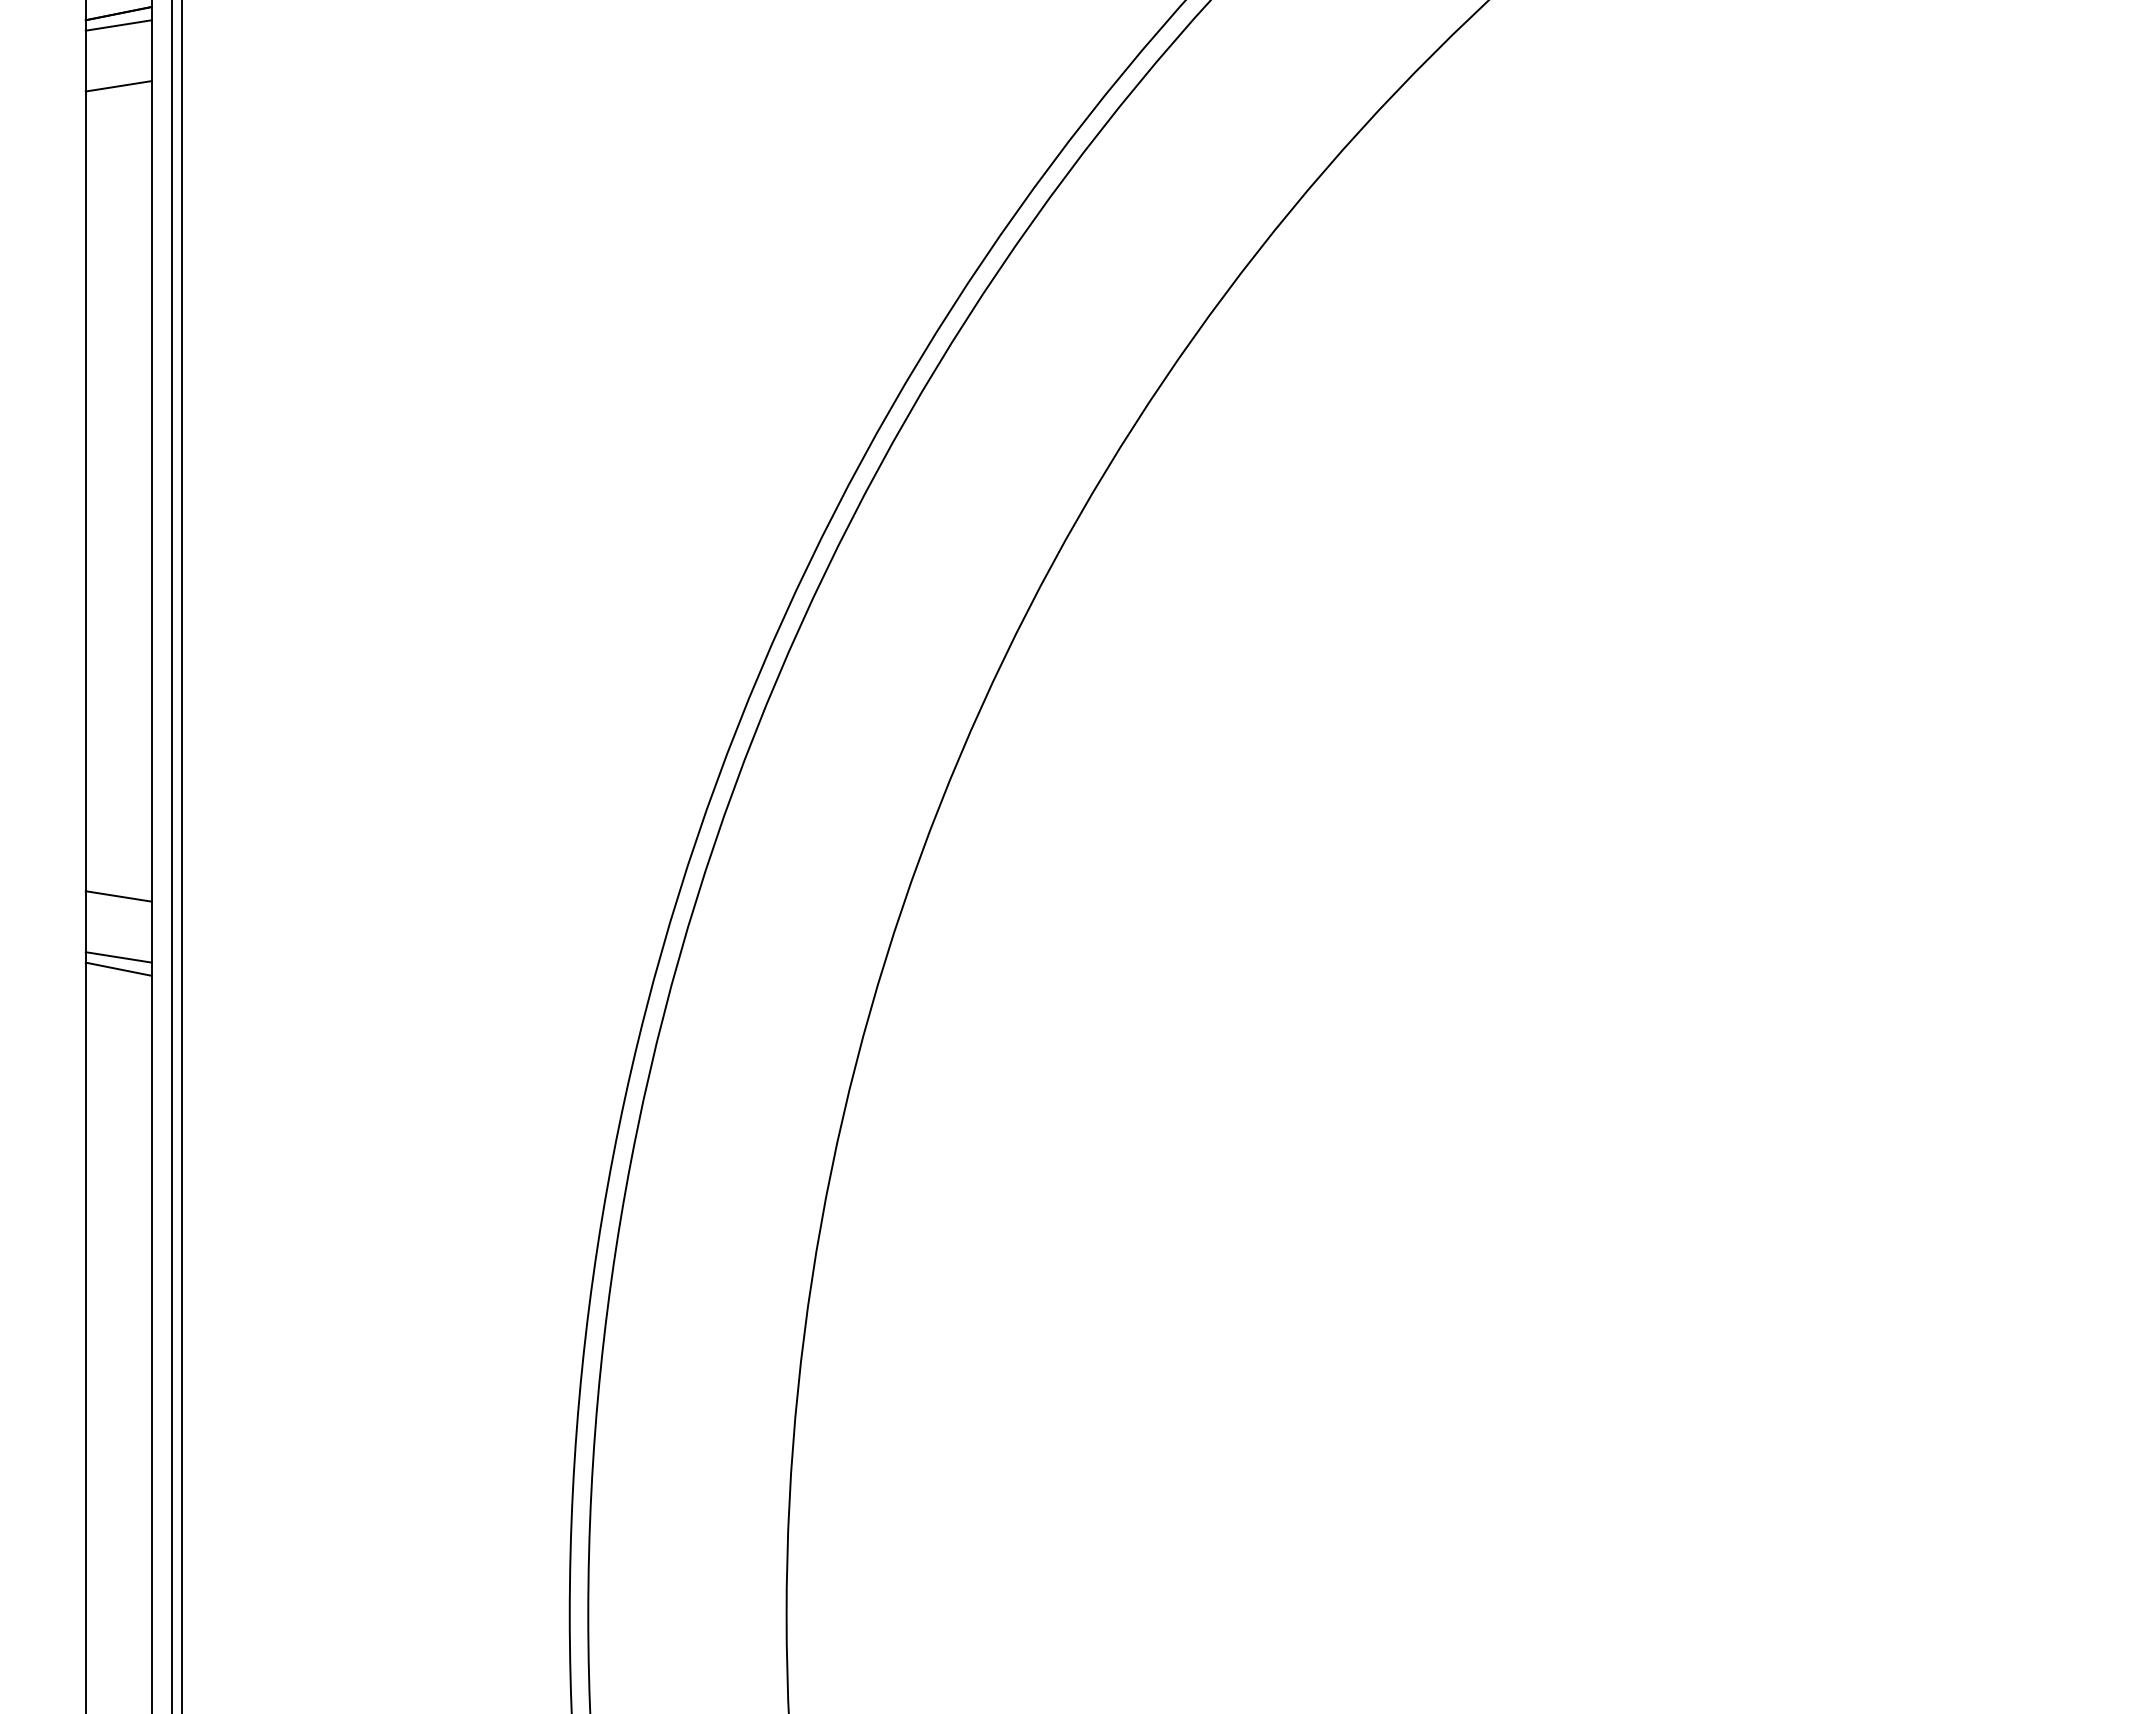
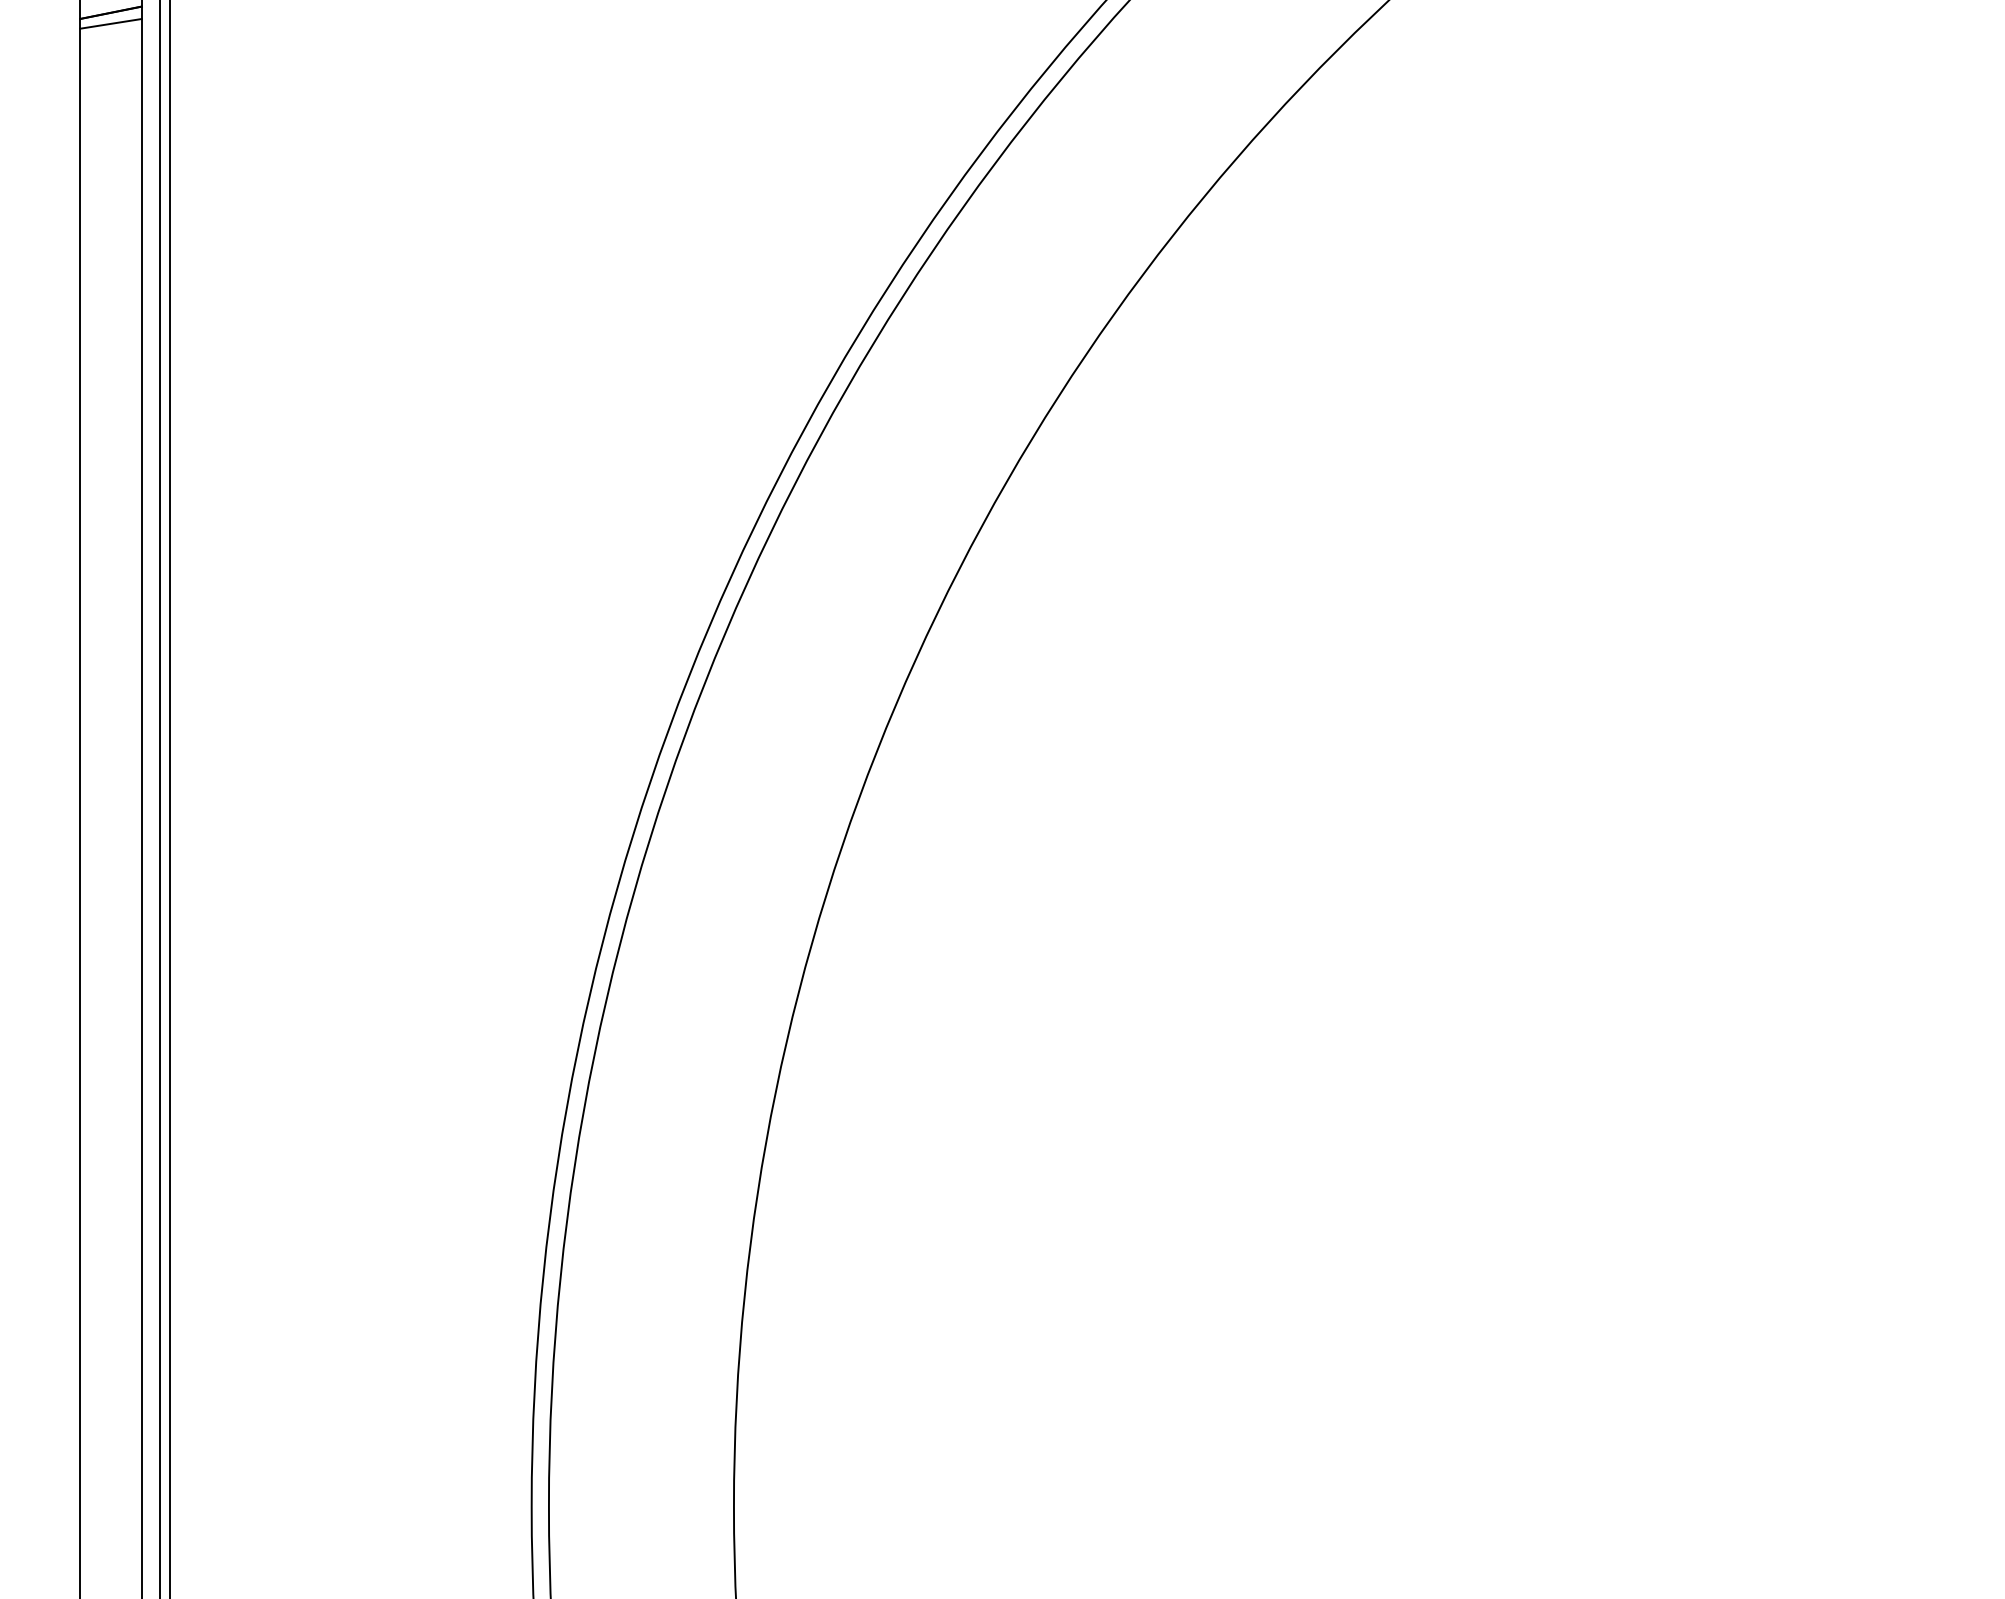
line: (118, 86) -> (110, 80), removed
line: (118, 896) -> (110, 836), removed
line: (118, 957) -> (110, 893), removed
line: (118, 968) -> (110, 903), removed

